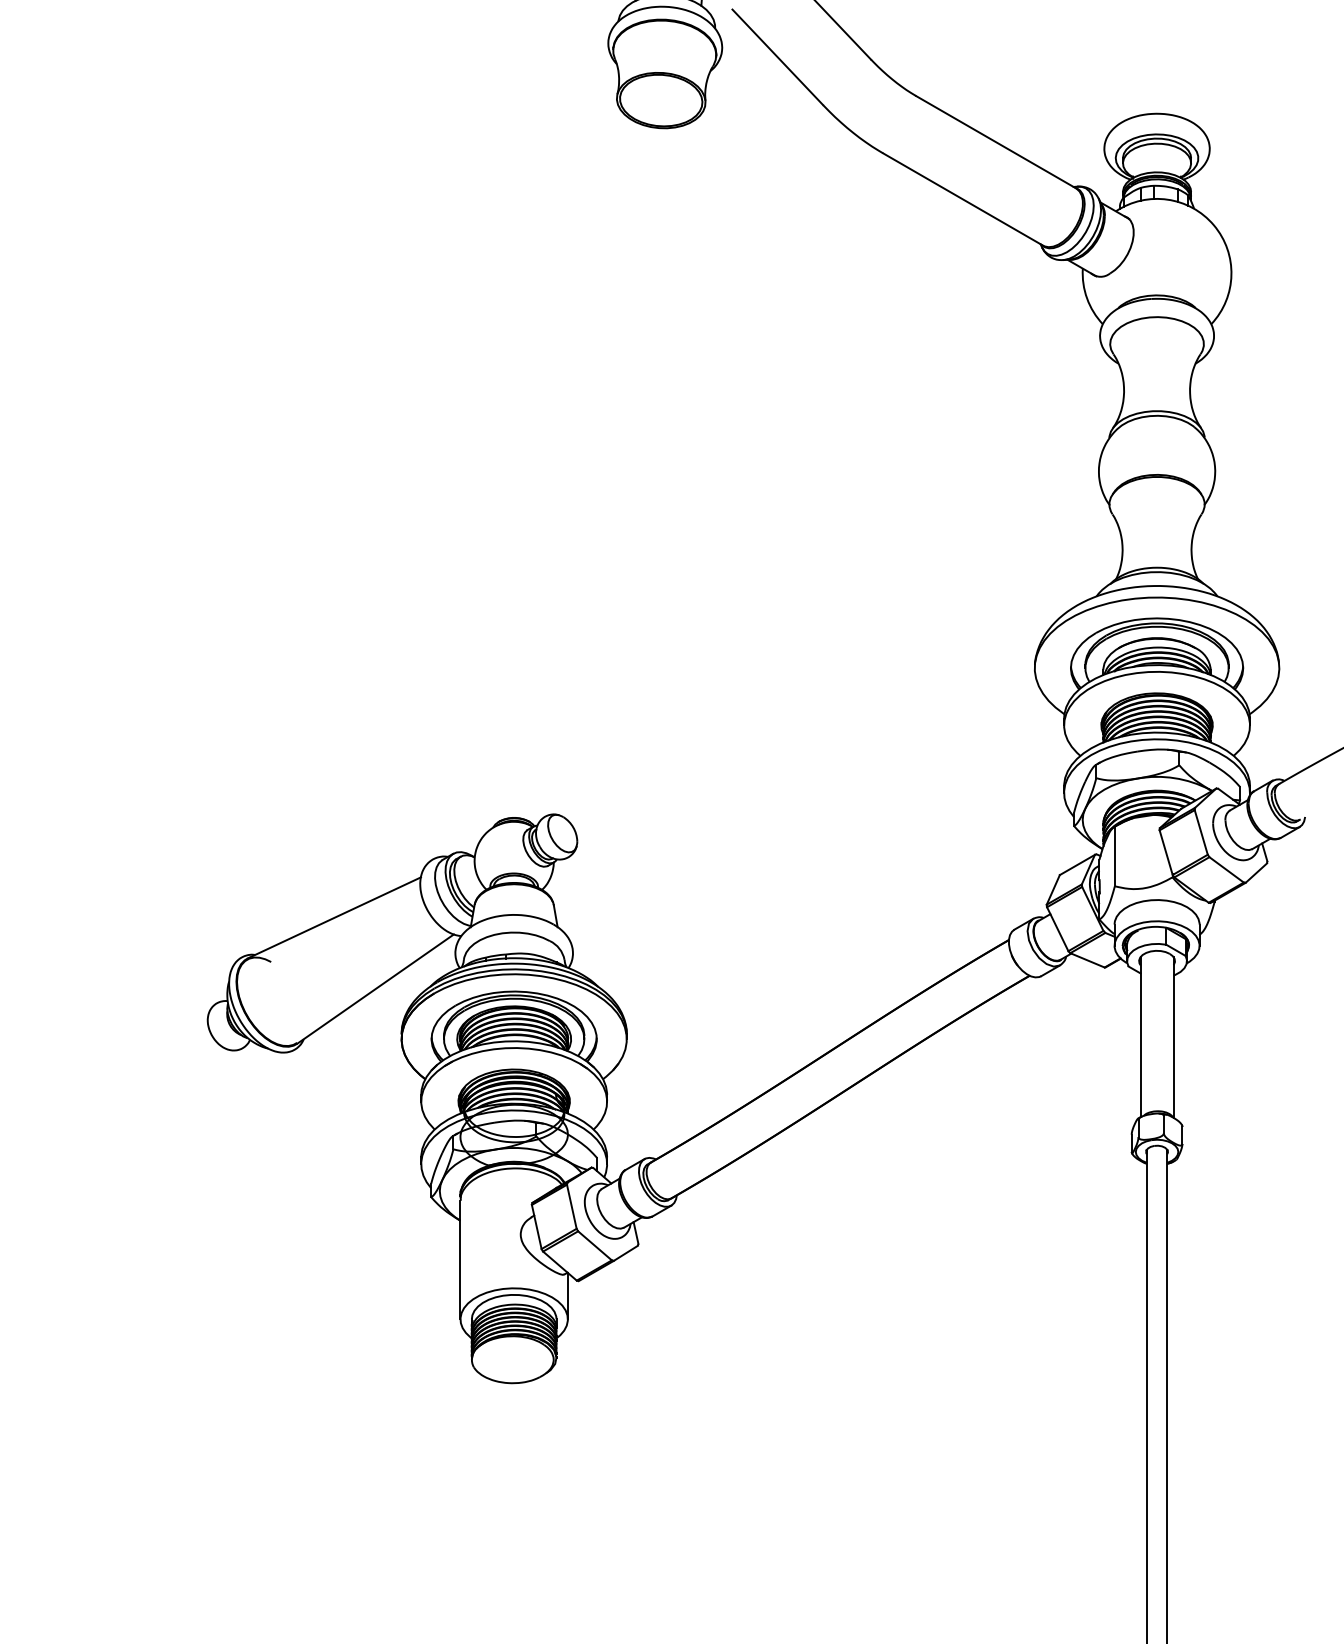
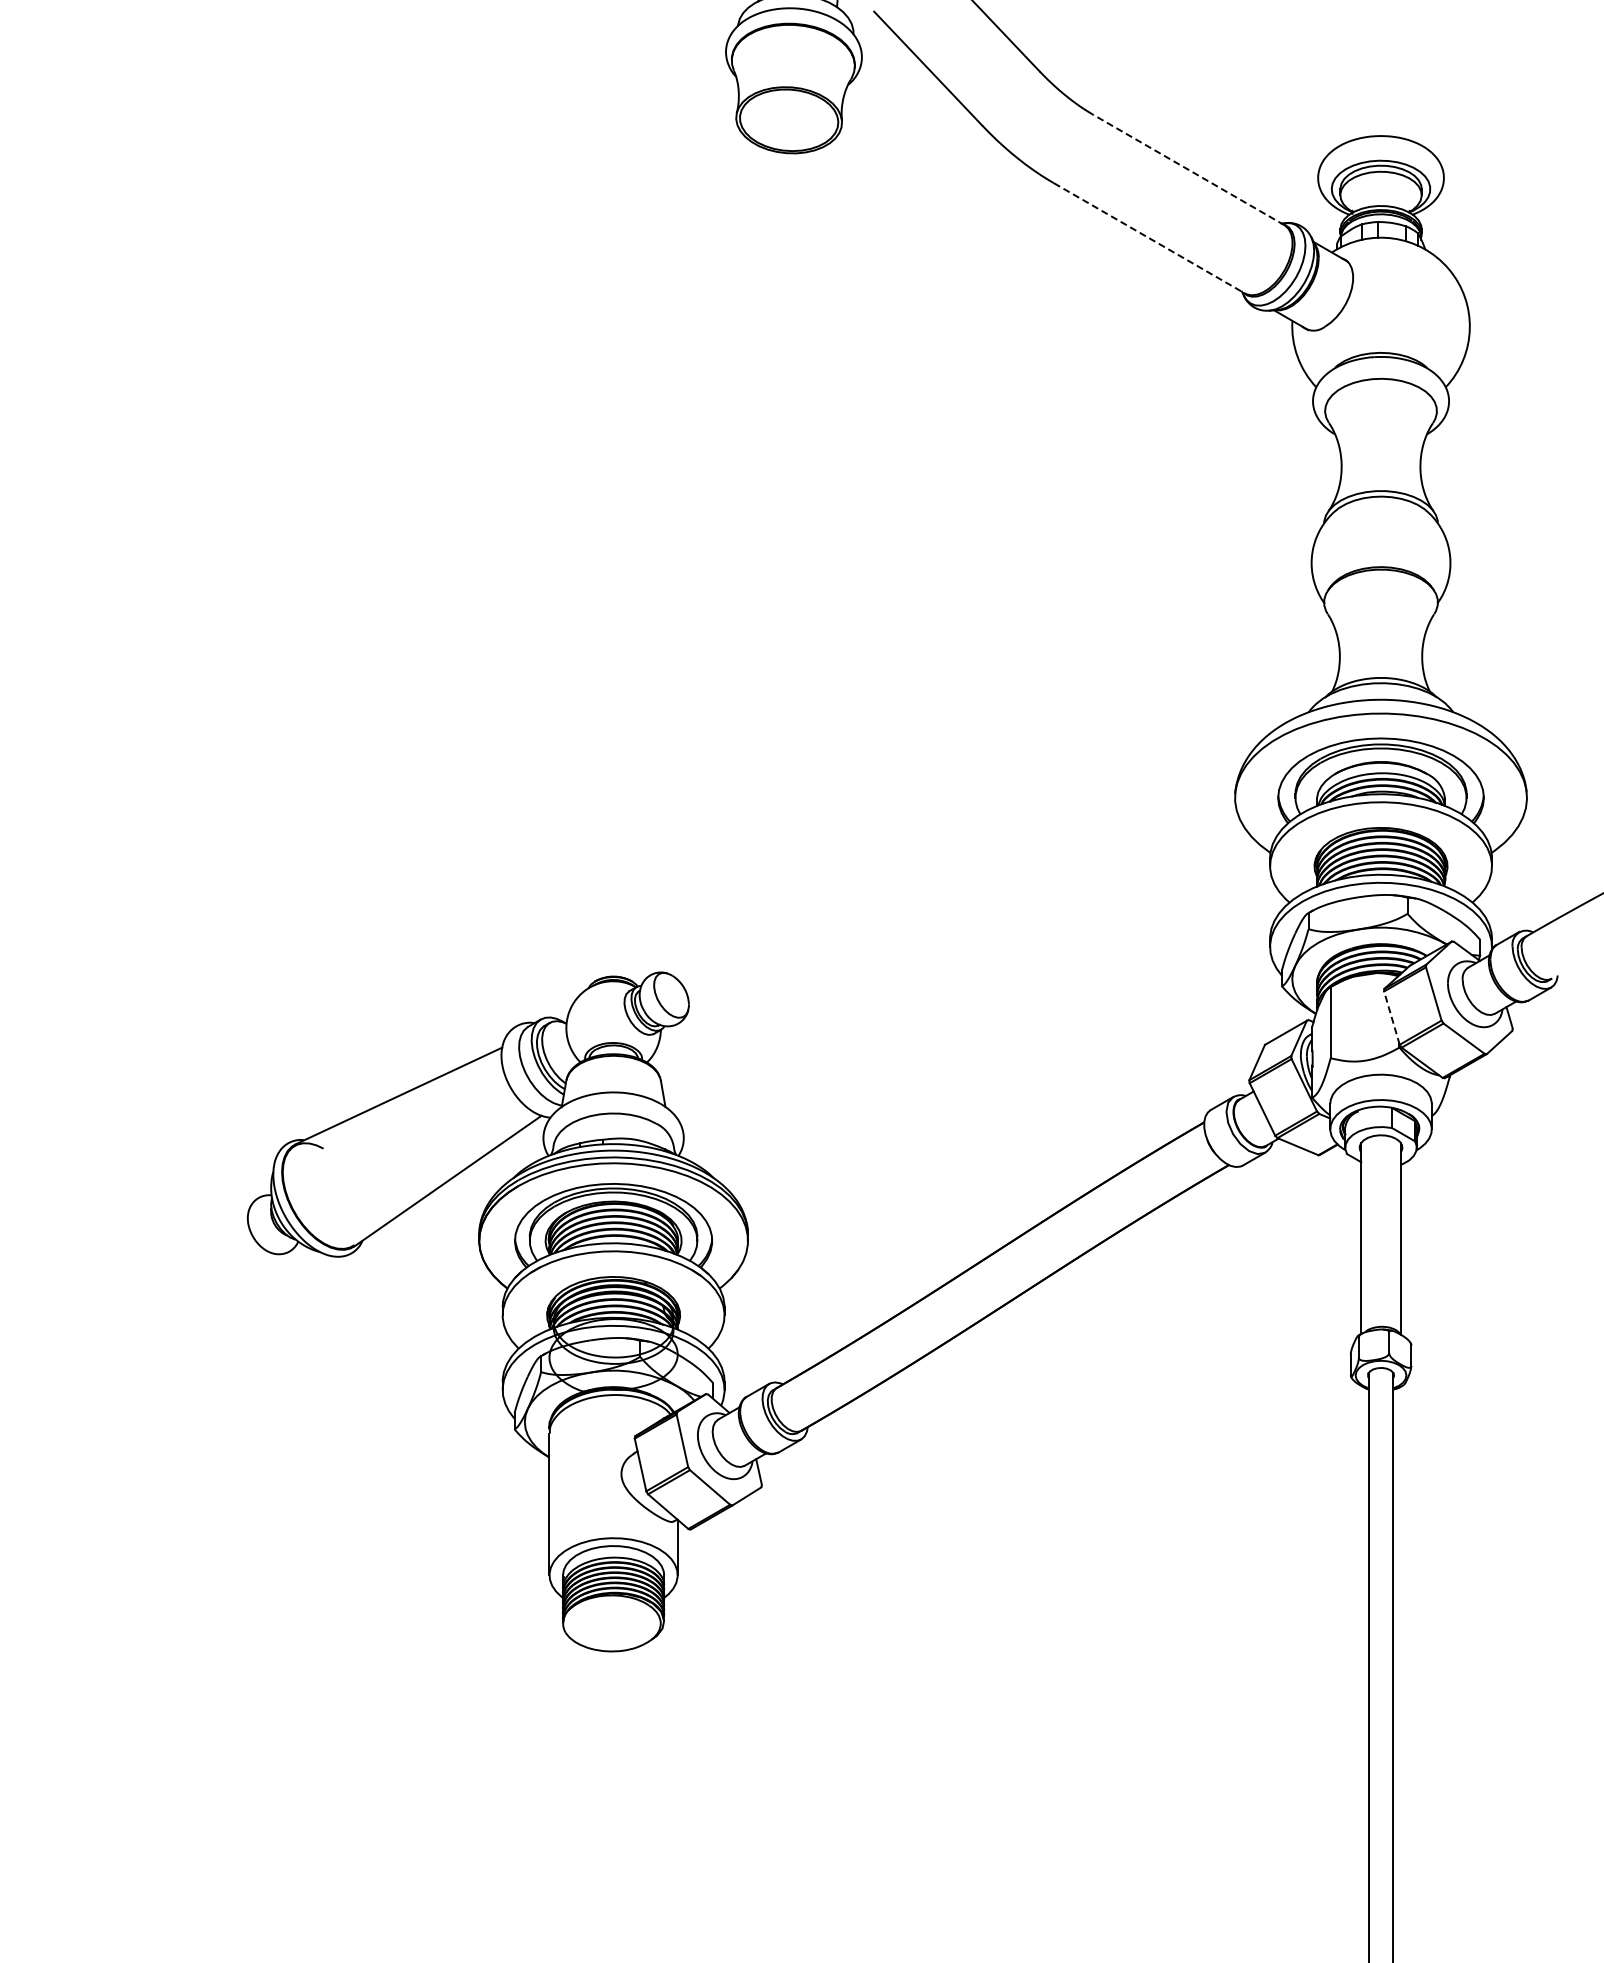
line: (995, 141) -> (1188, 169), solid -> dashed
line: (963, 199) -> (1149, 238), solid -> dashed
line: (1165, 852) -> (1391, 1018), solid -> dashed

